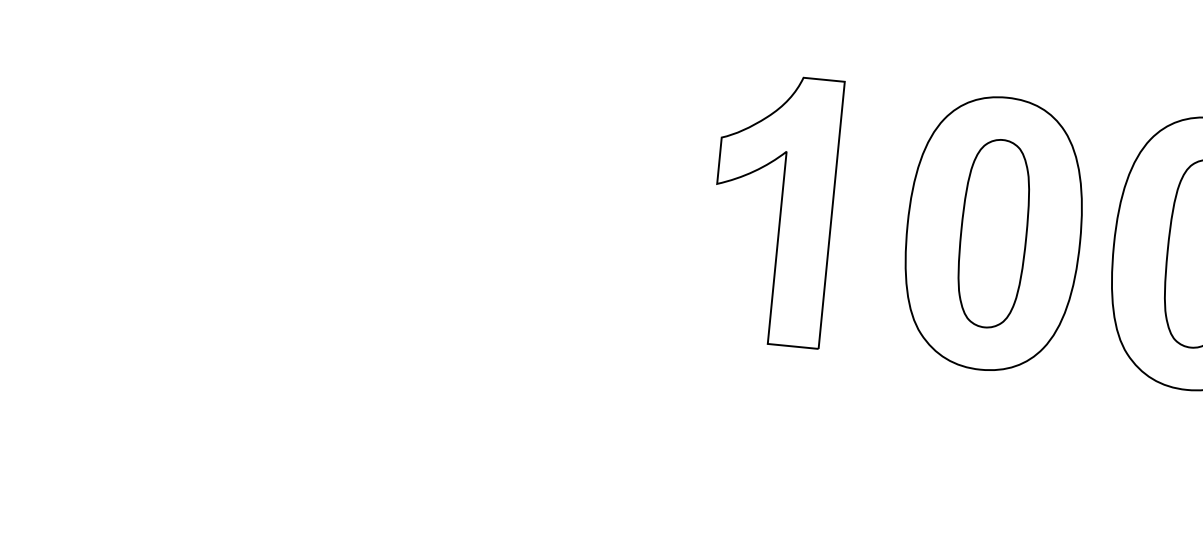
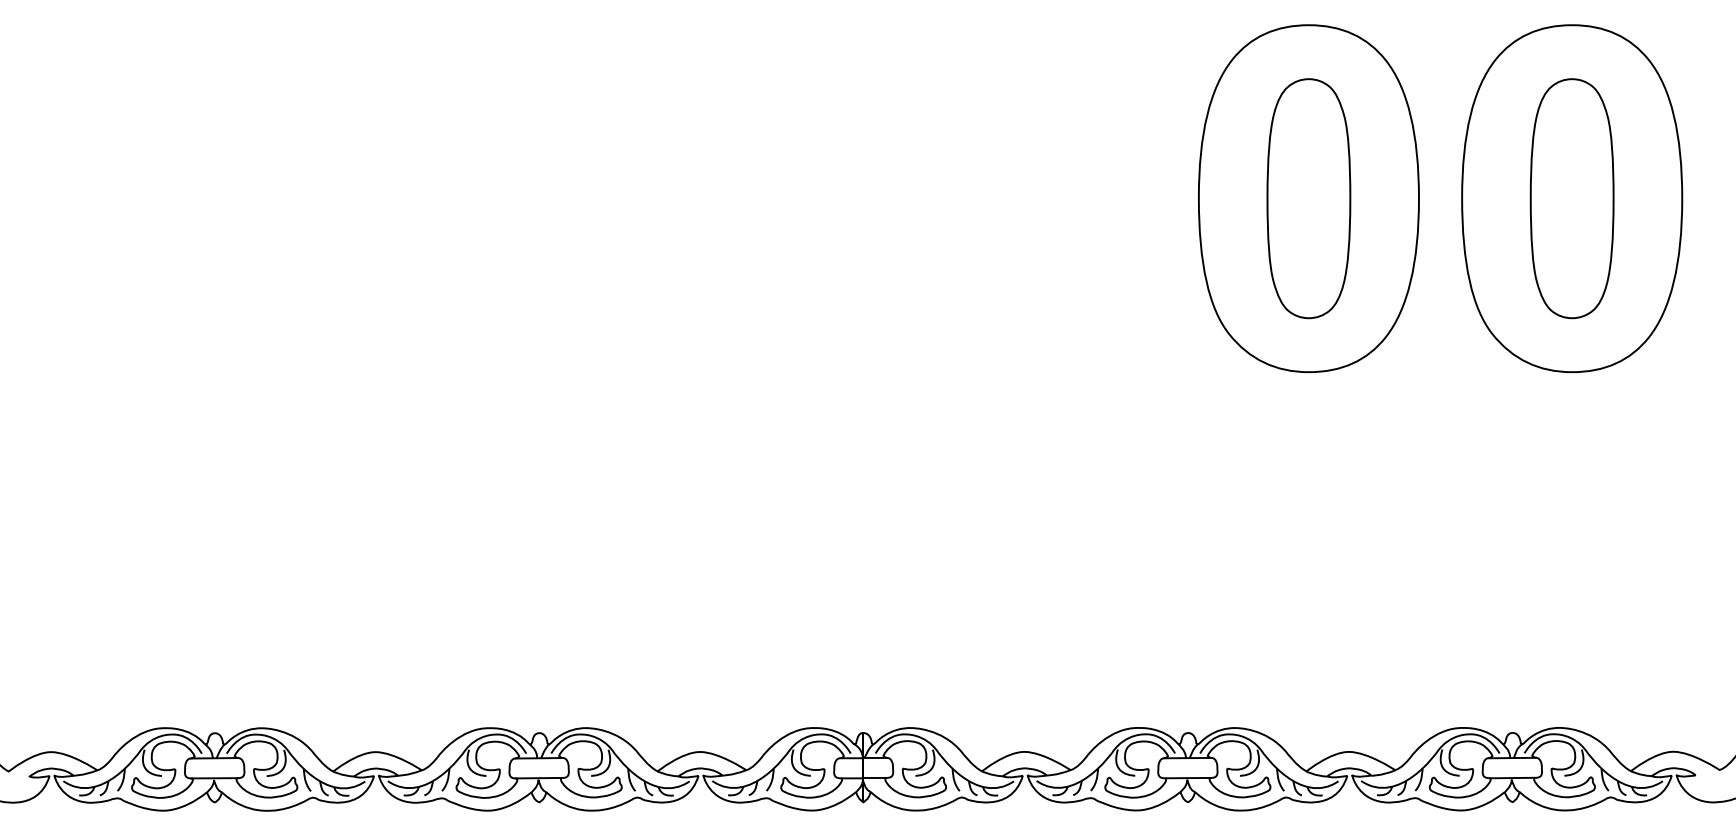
part: (780, 210) -> (1036, 195), removed

